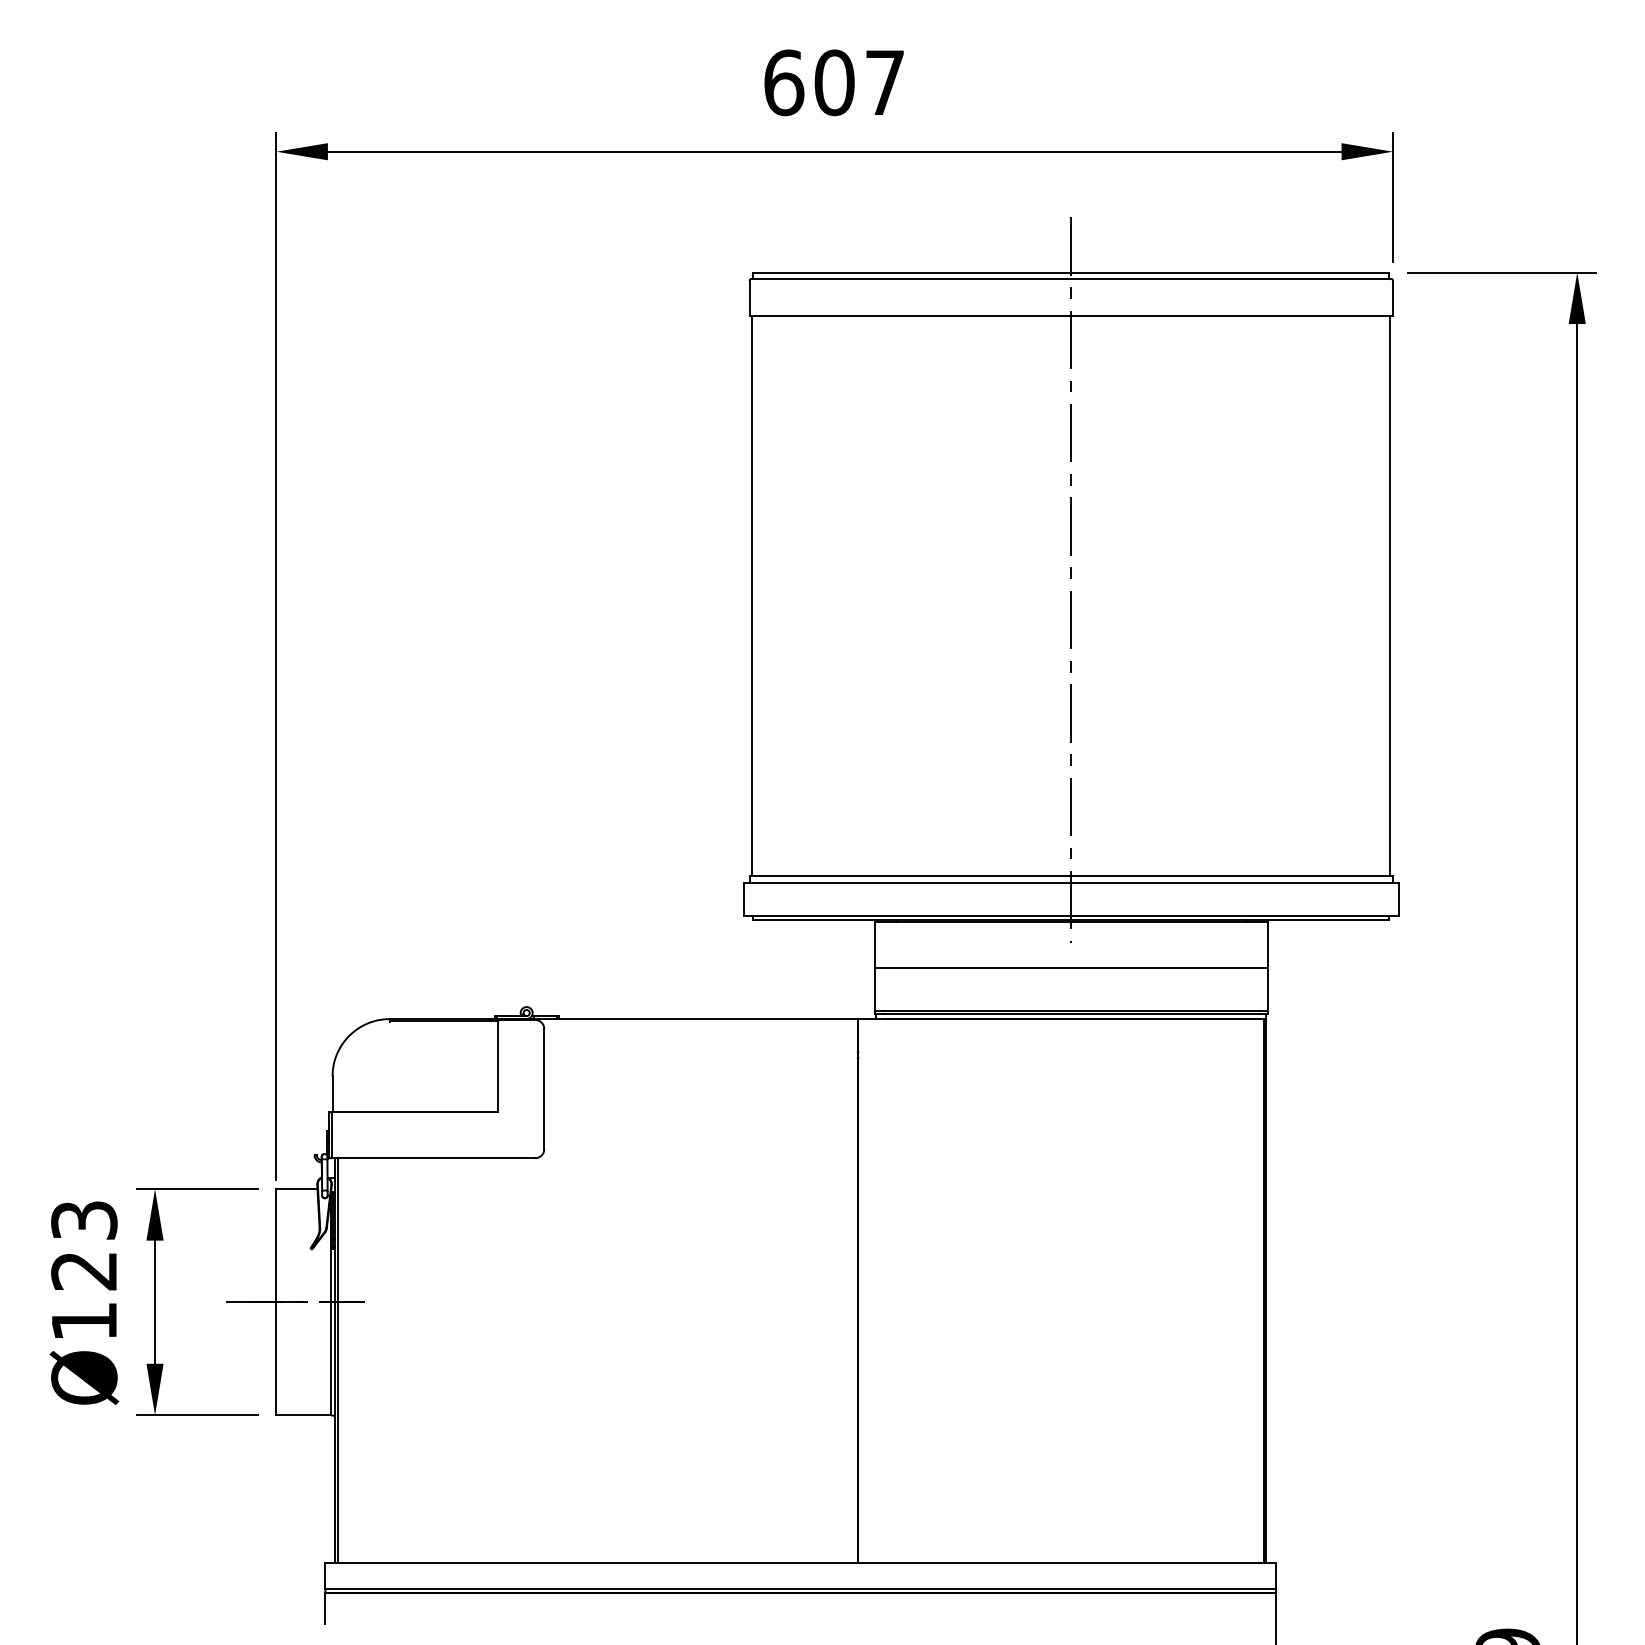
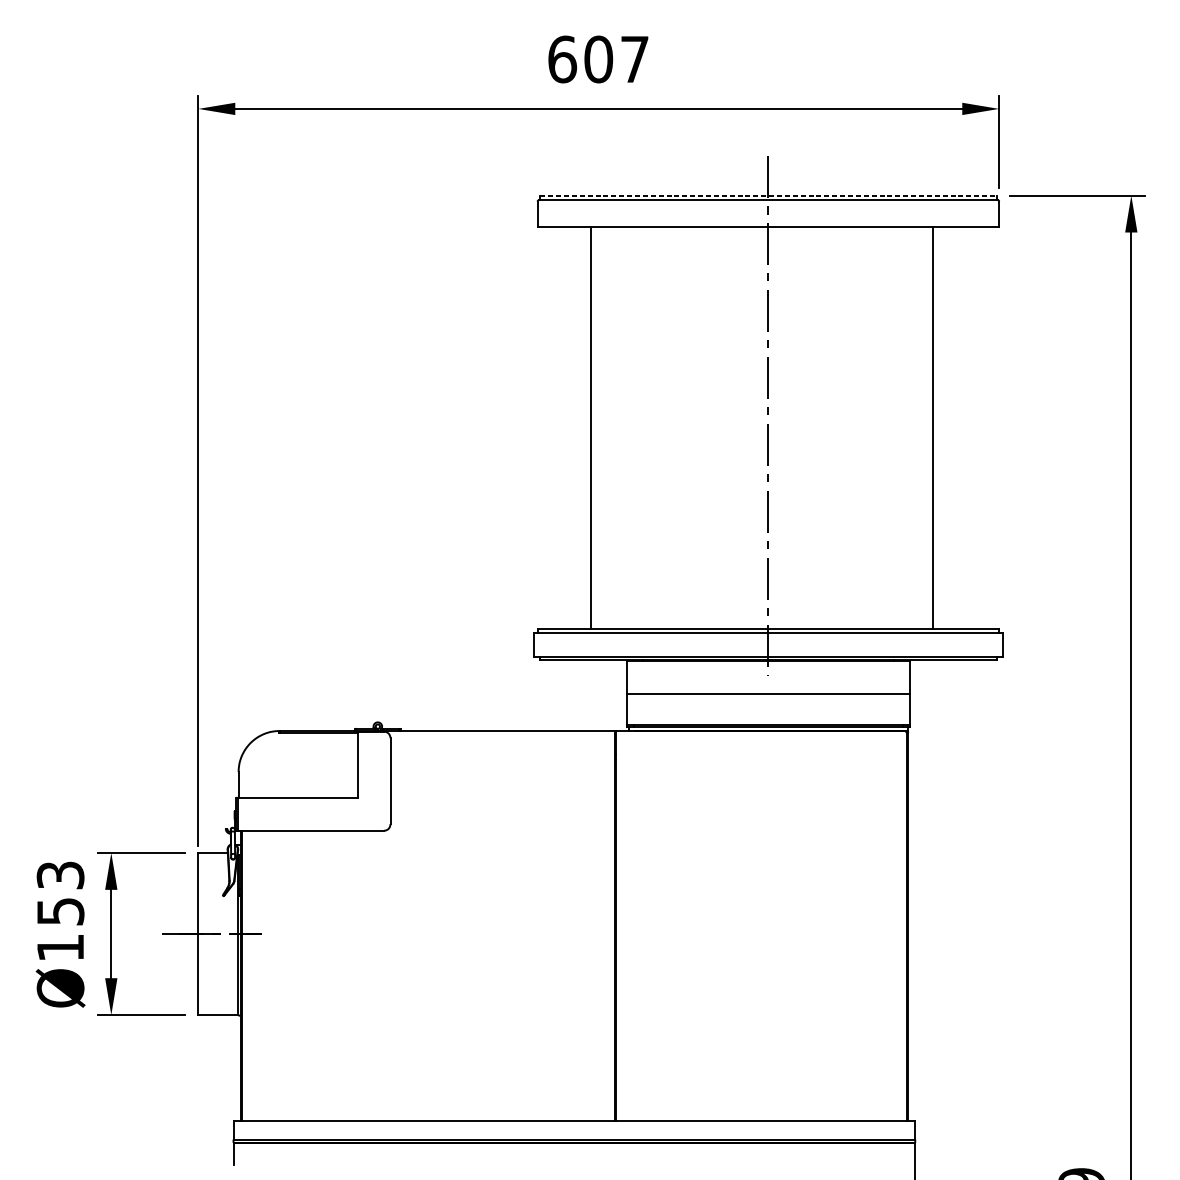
line: (1071, 272) -> (768, 195), solid -> dashed
line: (752, 595) -> (590, 427), moved
line: (1390, 595) -> (933, 427), moved
text: (84, 1271) -> (60, 912), Ø123 -> Ø153

